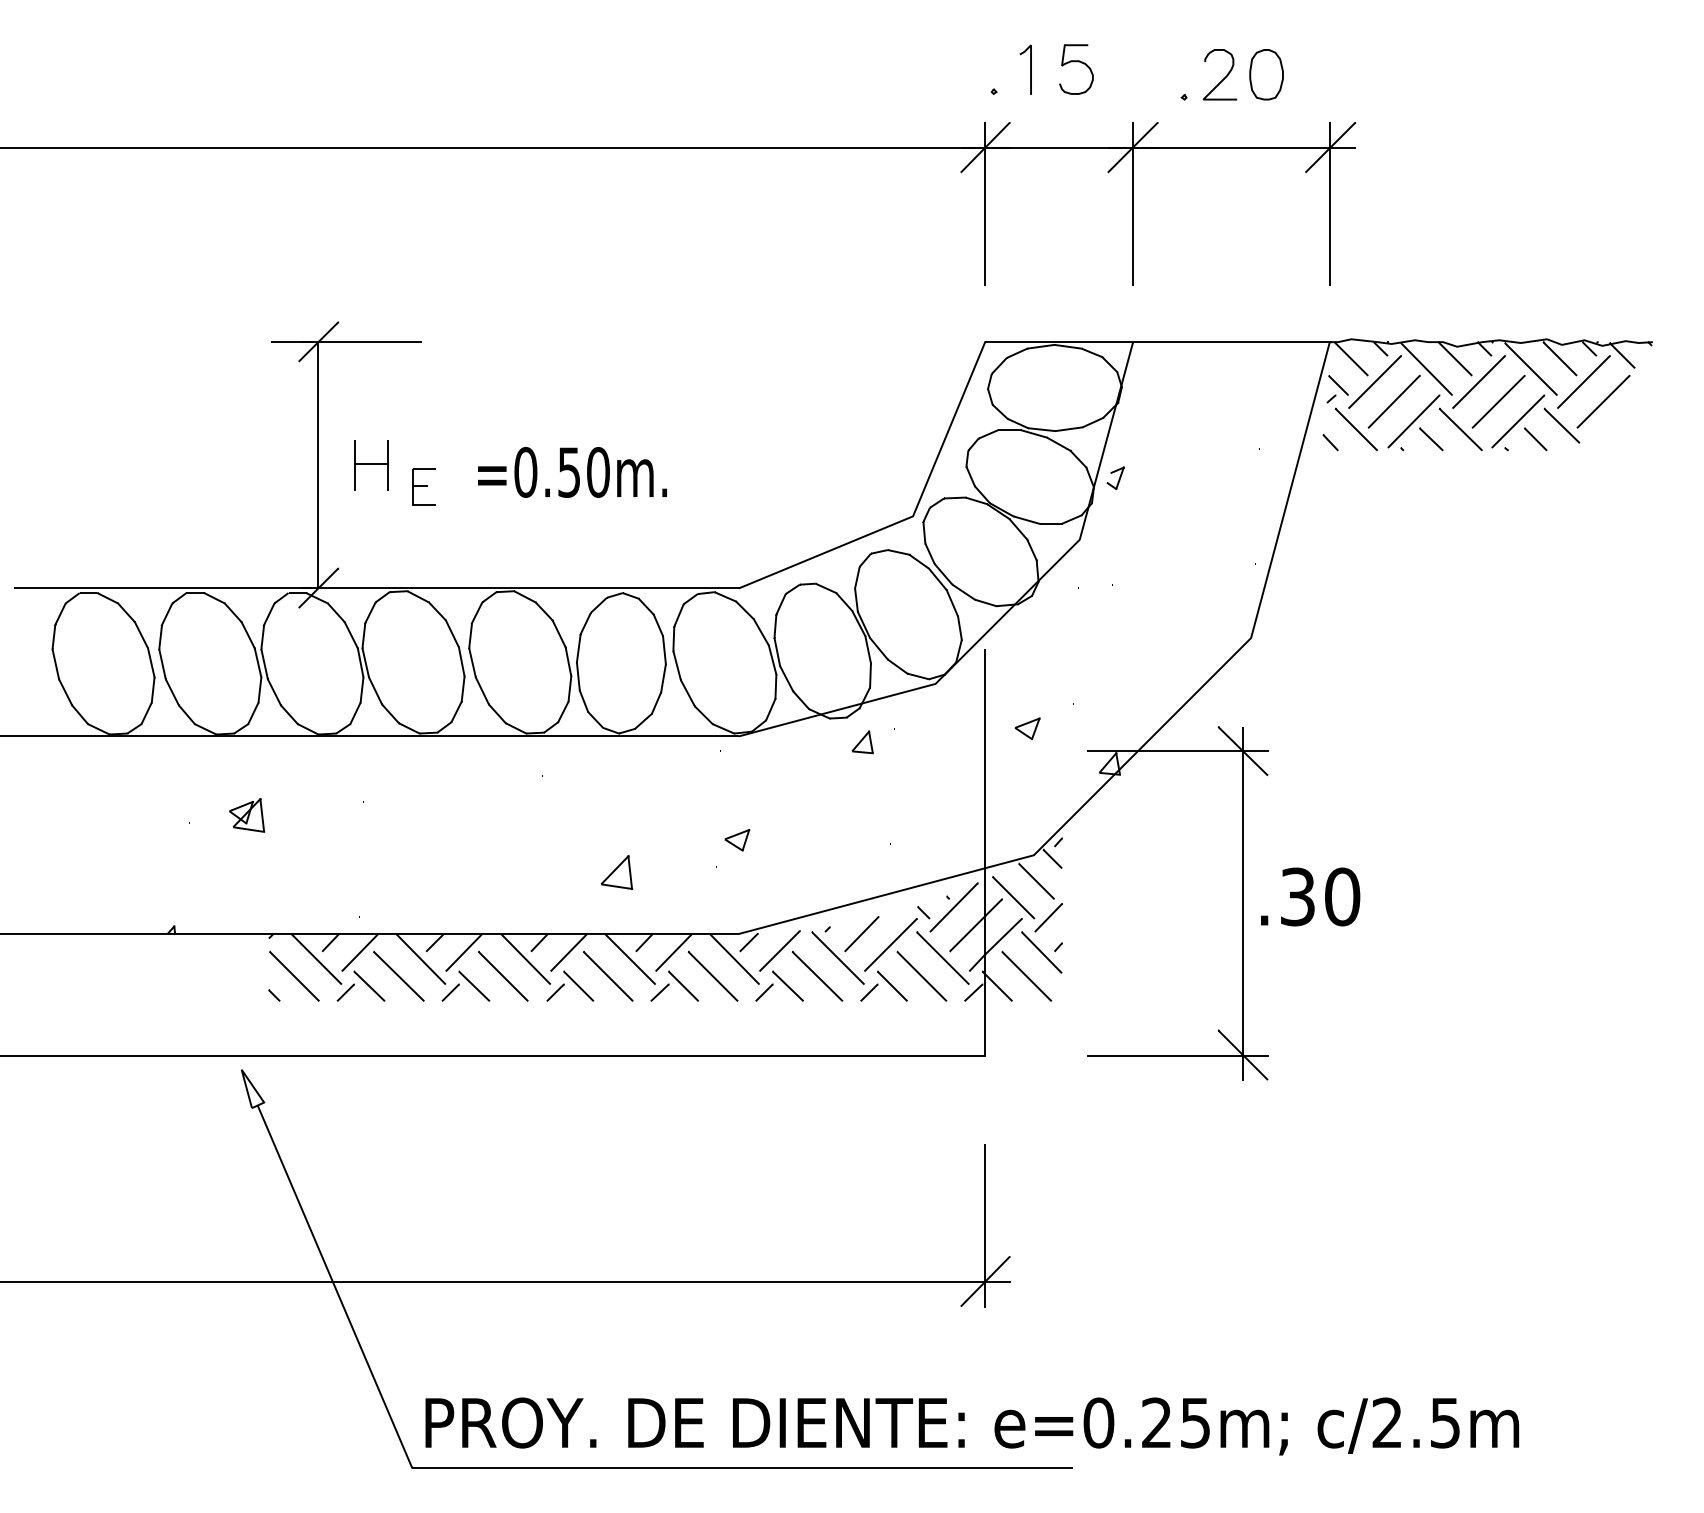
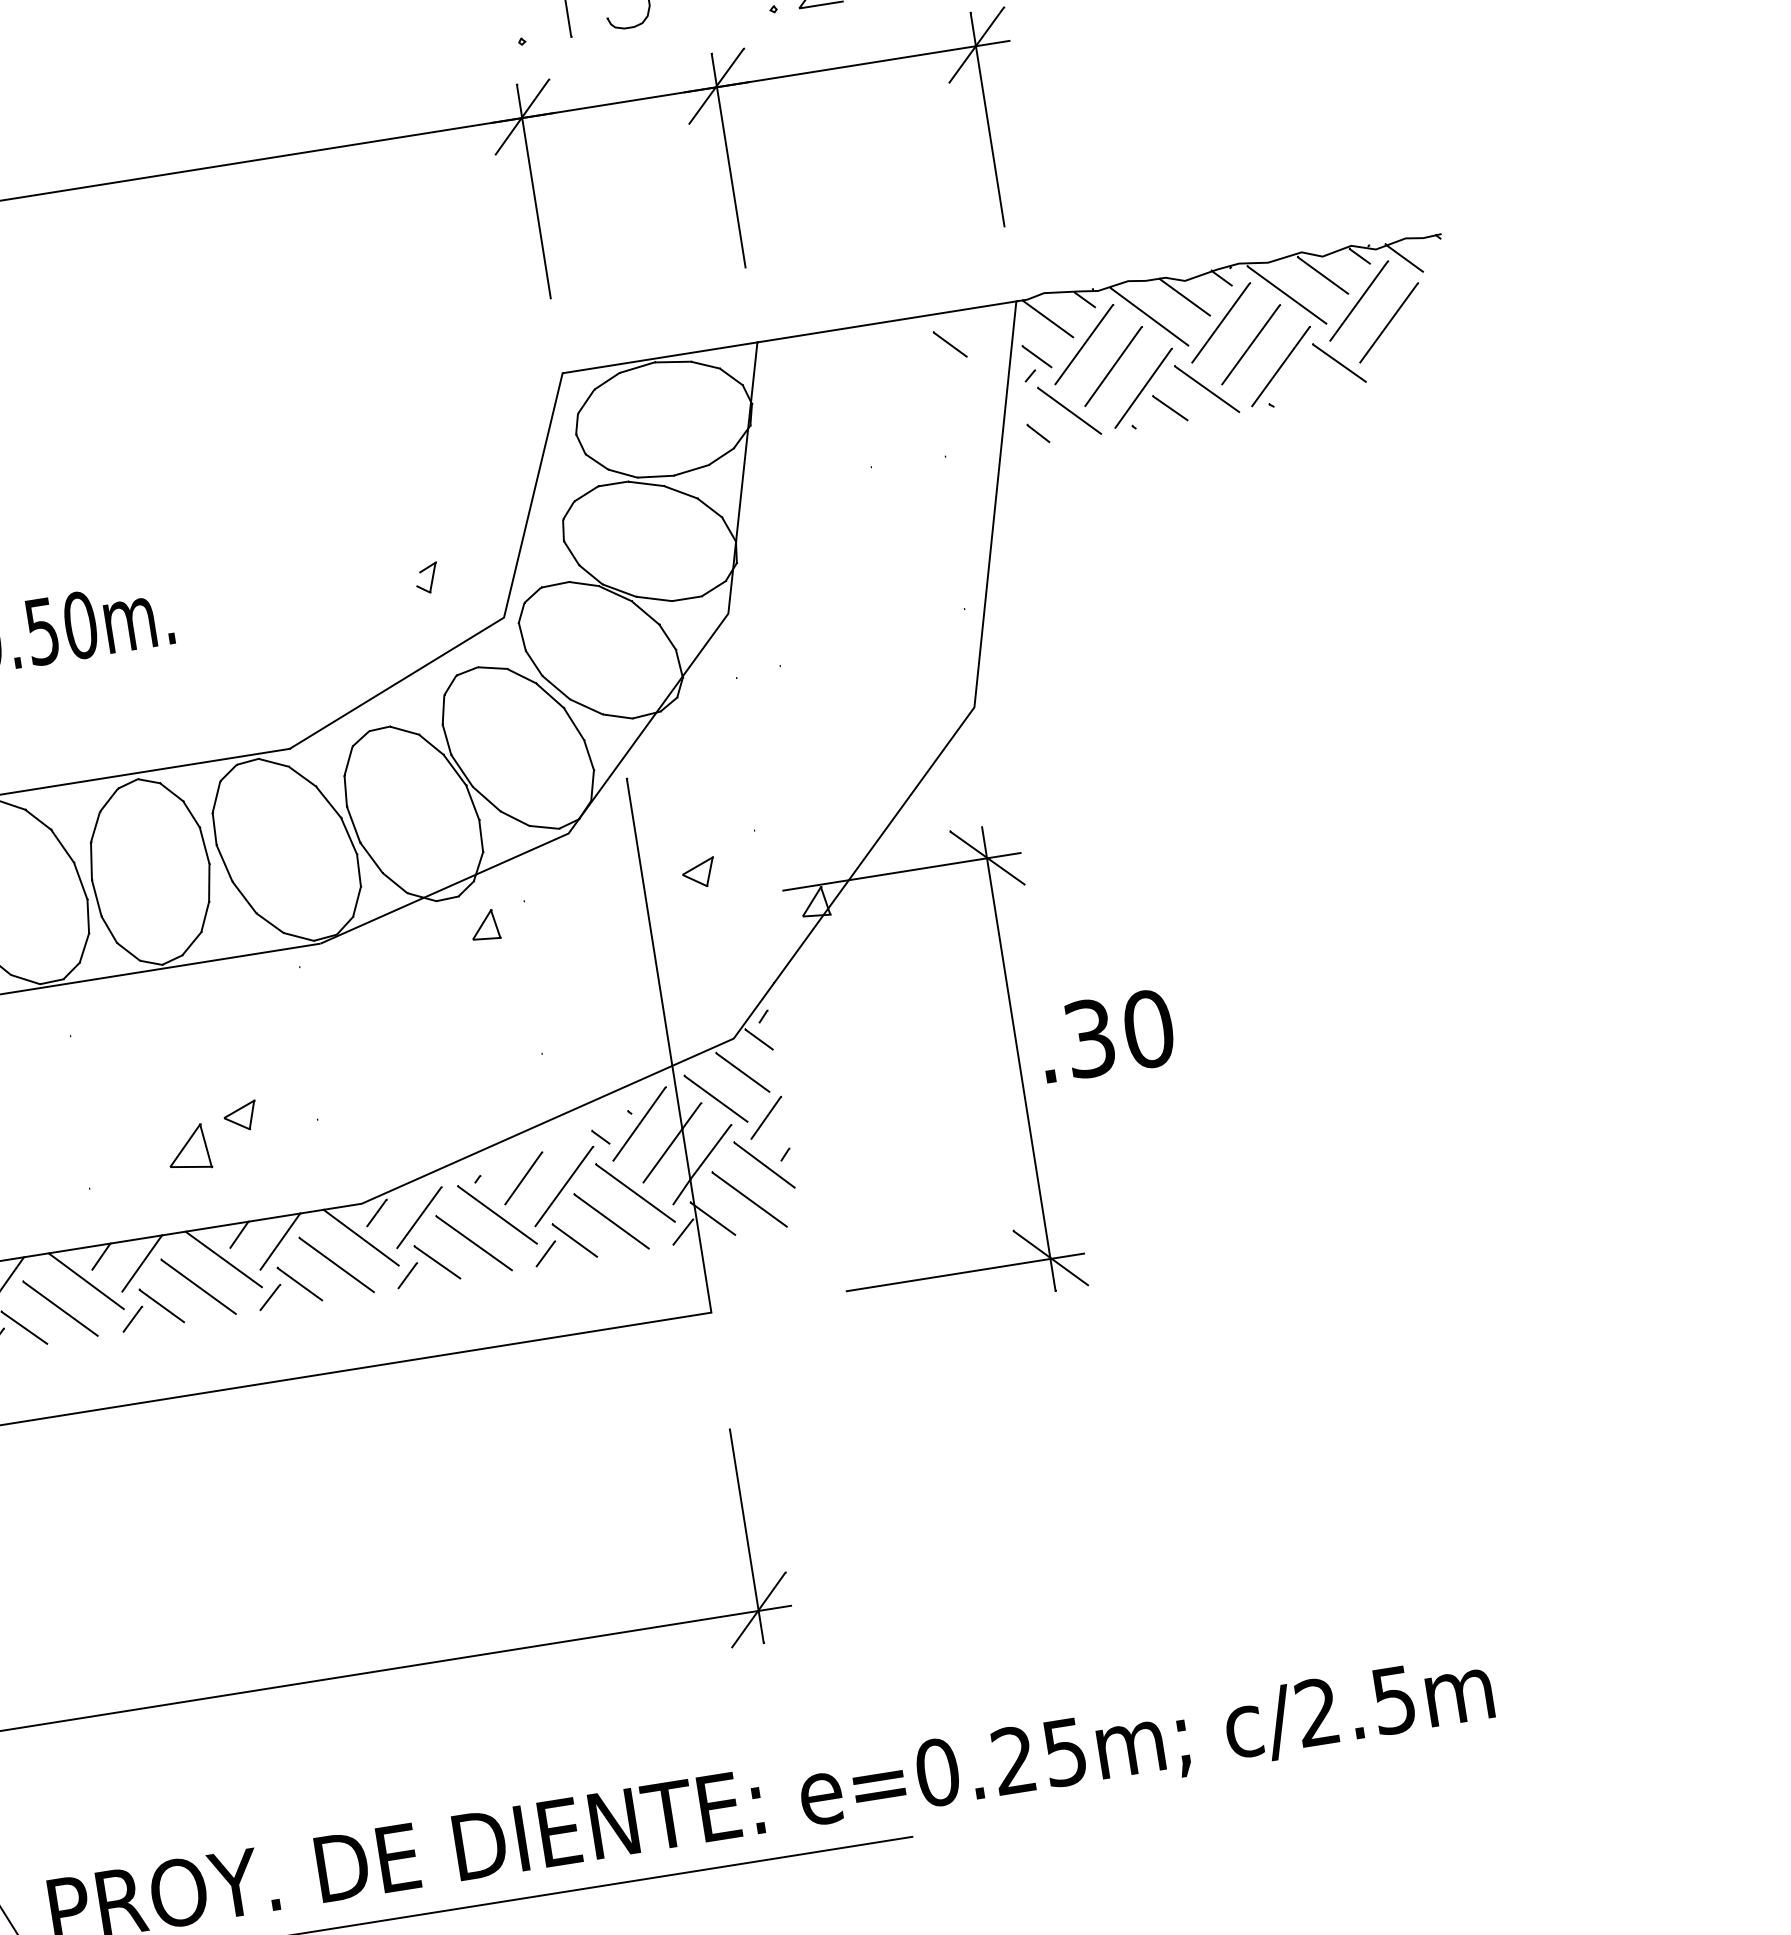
line: (1535, 439) -> (949, 344), moved
part: (1115, 477) -> (426, 577), moved
part: (737, 840) -> (240, 1117), moved

